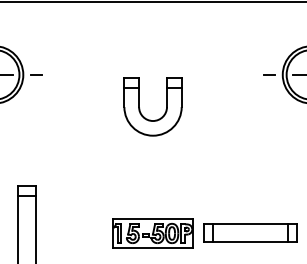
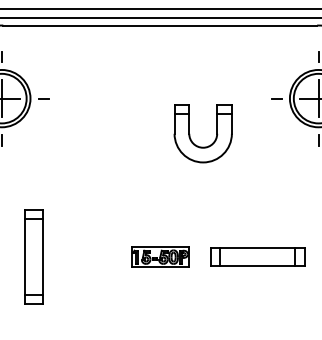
part: (140, 107) -> (190, 134), moved
part: (153, 232) -> (160, 256), size x0.7

